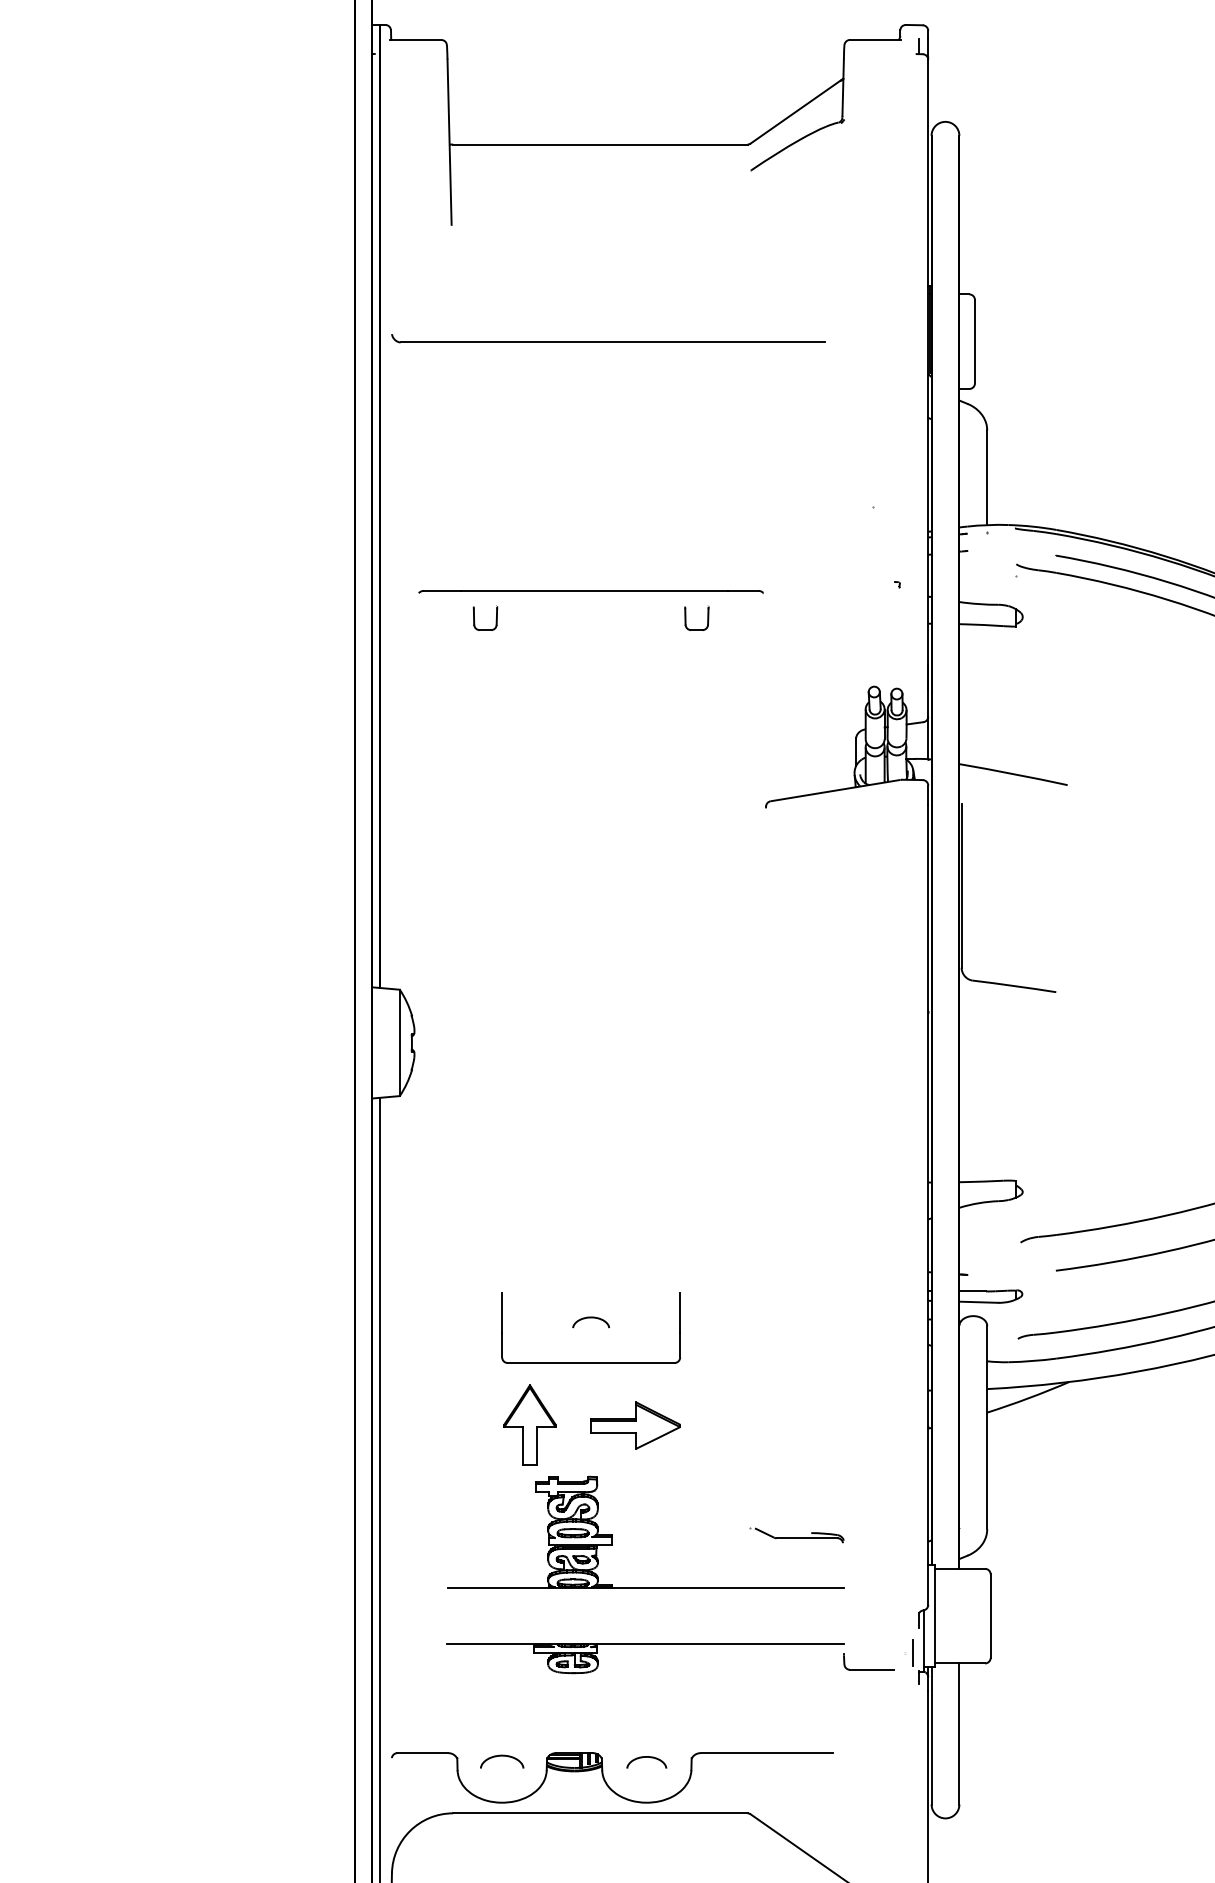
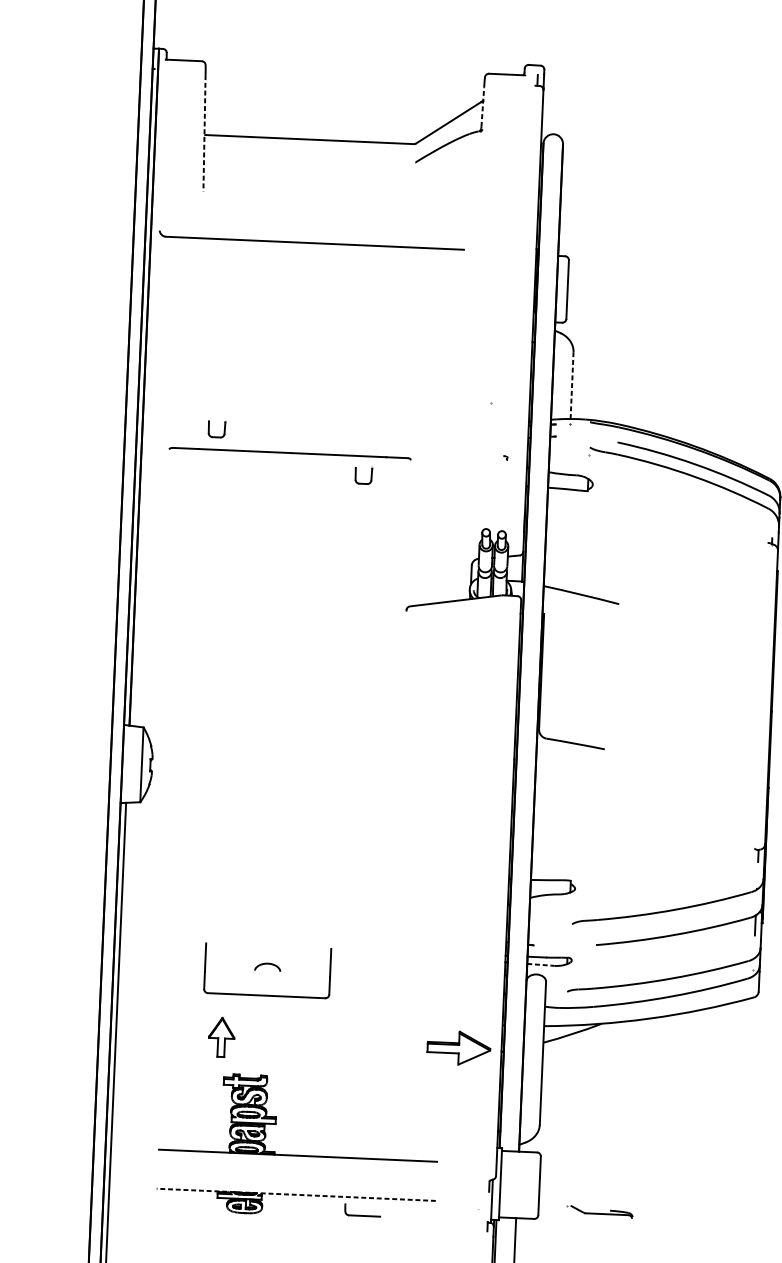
line: (843, 87) -> (483, 106), solid -> dashed
line: (449, 142) -> (204, 133), solid -> dashed
part: (608, 338) -> (311, 240), moved
line: (987, 477) -> (572, 385), solid -> dashed
part: (495, 620) -> (223, 430), moved
line: (979, 1302) -> (541, 965), solid -> dashed
part: (529, 1424) -> (221, 1037), size x0.7
part: (635, 1425) -> (458, 1048), moved
part: (796, 1535) -> (599, 1211), moved
line: (645, 1643) -> (296, 1194), solid -> dashed
line: (912, 1653) -> (483, 1209), removed
part: (868, 1669) -> (362, 1215), moved

